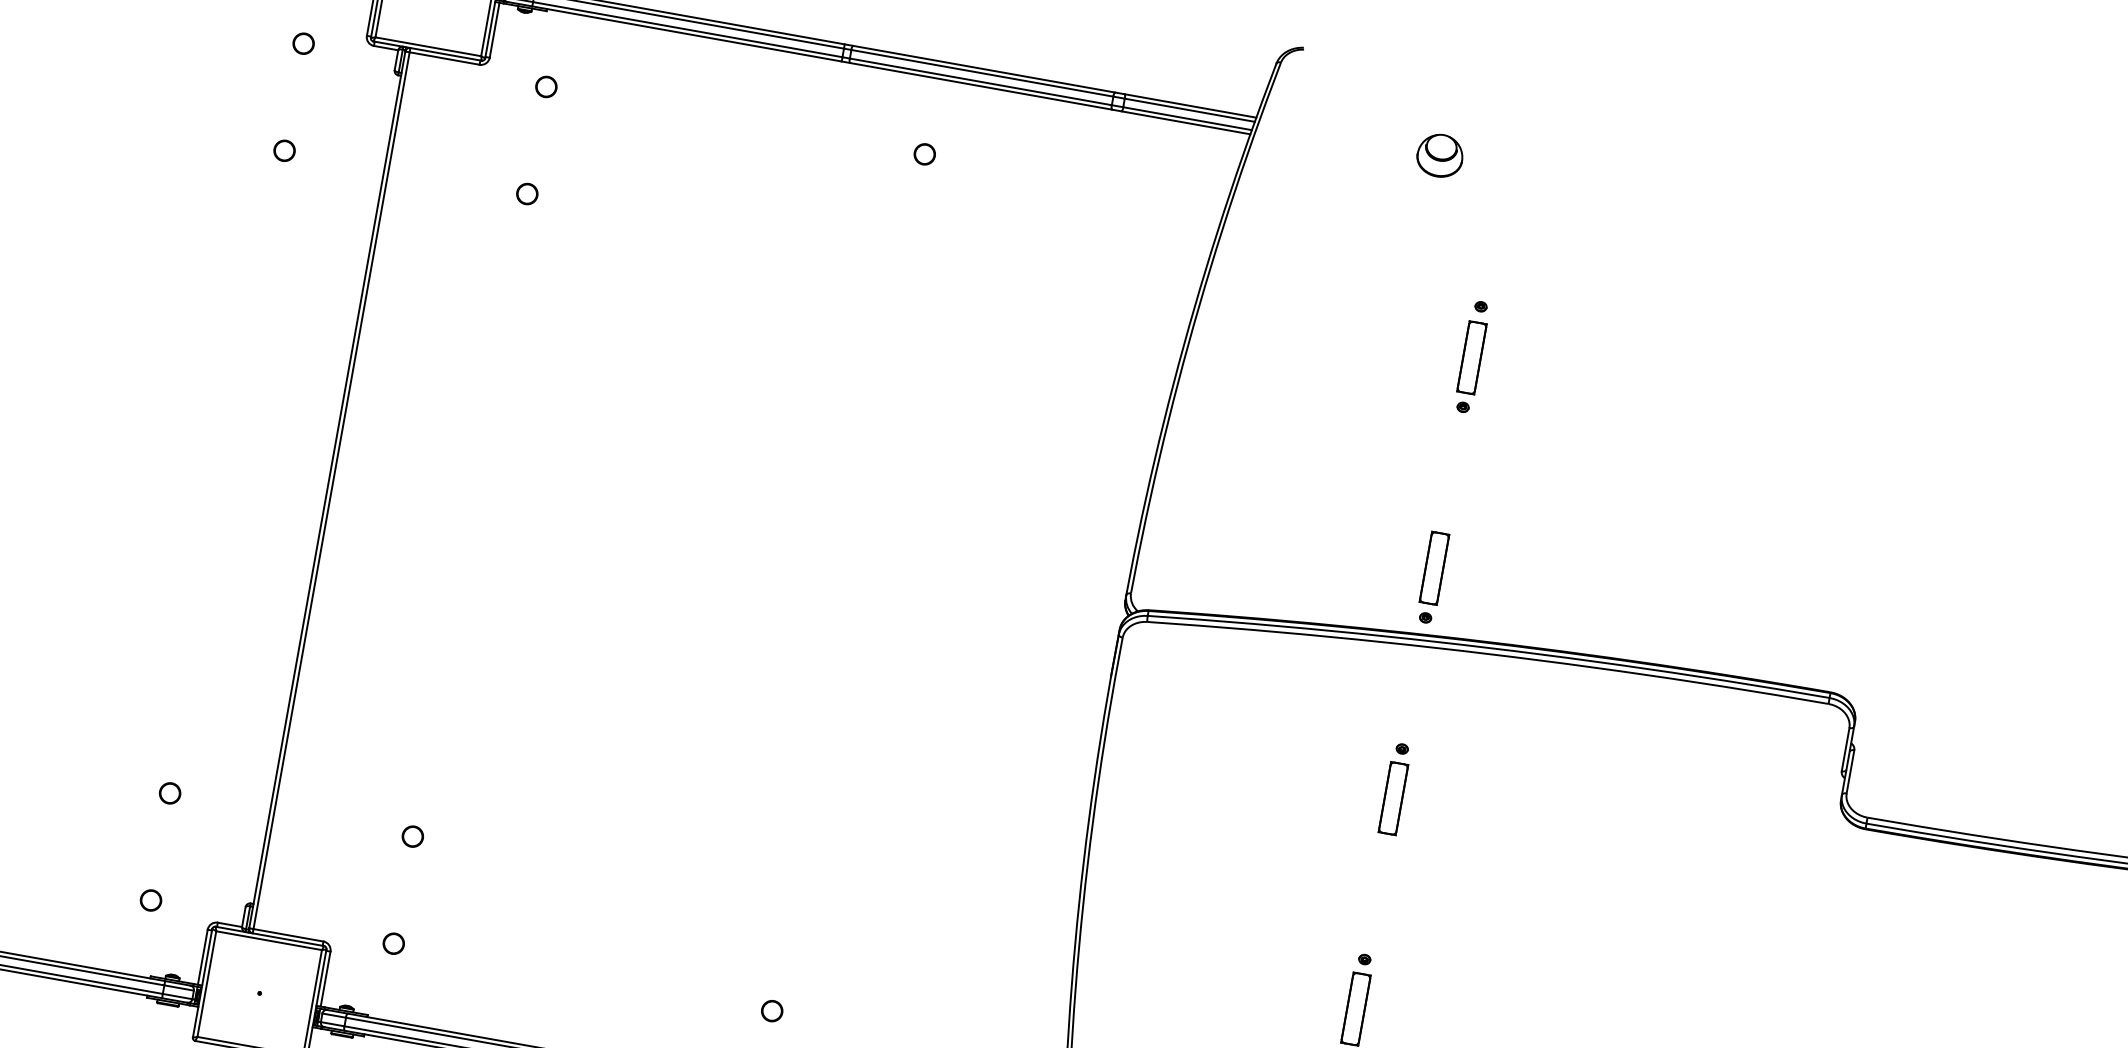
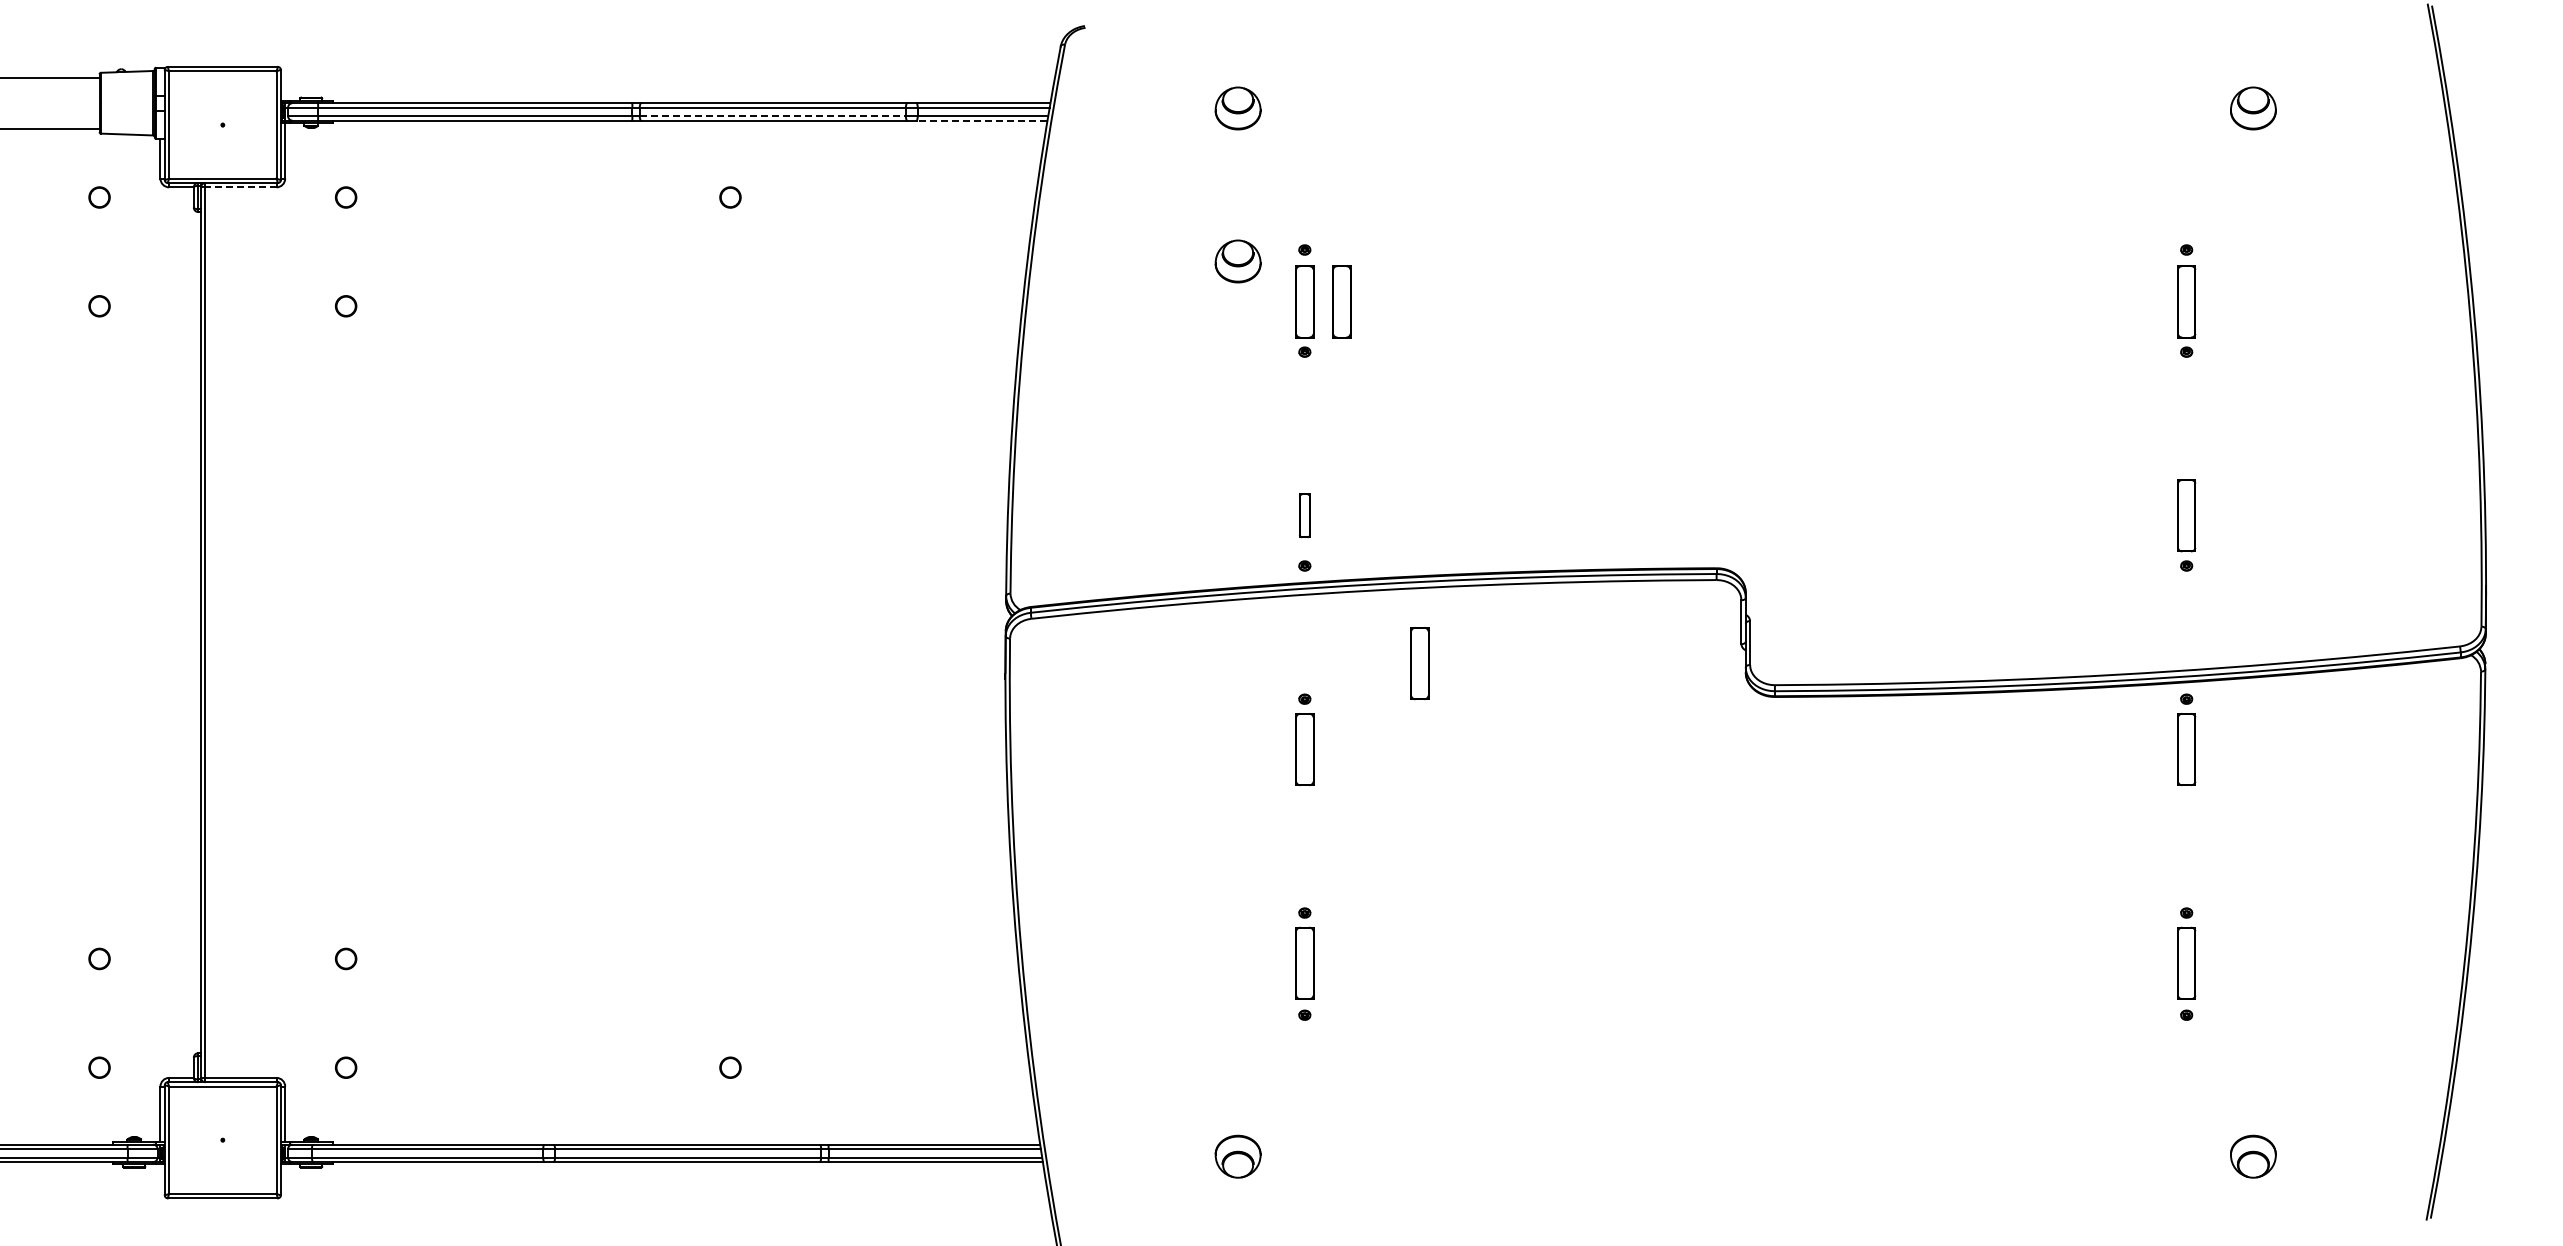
line: (444, 58) -> (240, 187), solid -> dashed
line: (981, 82) -> (773, 116), solid -> dashed
line: (1185, 122) -> (981, 120), solid -> dashed
part: (1412, 306) -> (1237, 261), added
part: (1508, 363) -> (1341, 301), added
part: (1434, 568) -> (1304, 515), size x0.6
part: (1521, 733) -> (1419, 663), added

